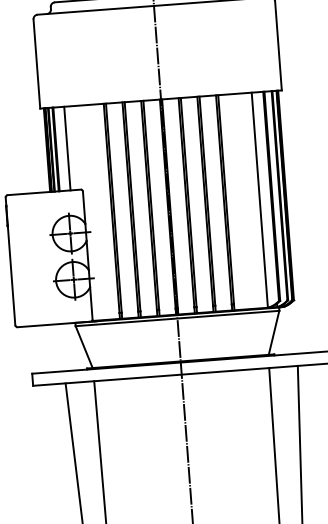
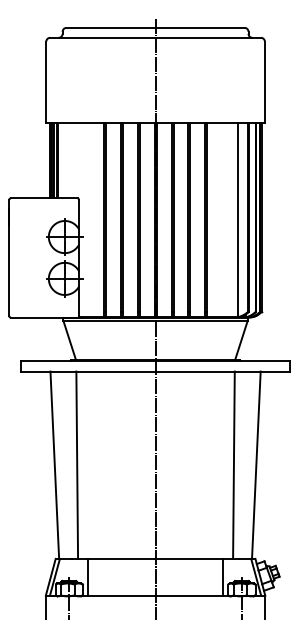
line: (66, 148) -> (67, 160), removed

